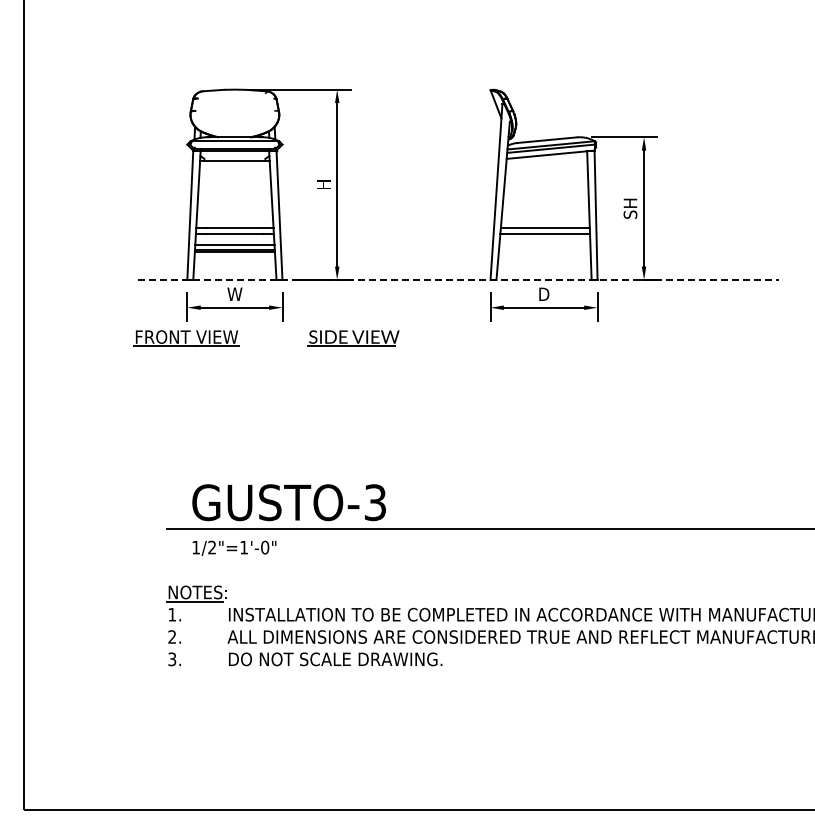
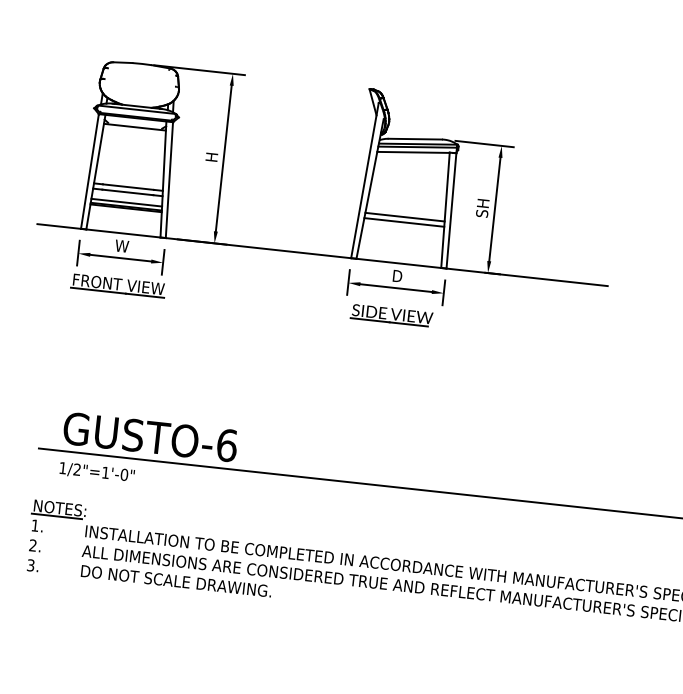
line: (458, 279) -> (322, 254), dashed -> solid
part: (186, 338) -> (118, 285), moved
part: (353, 338) -> (391, 315), moved
text: (375, 502) -> (227, 445), GUSTO-3 -> GUSTO-6

